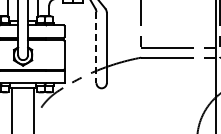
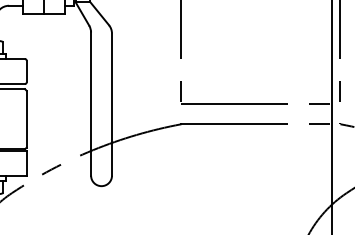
line: (96, 48) -> (91, 105), dashed -> solid

